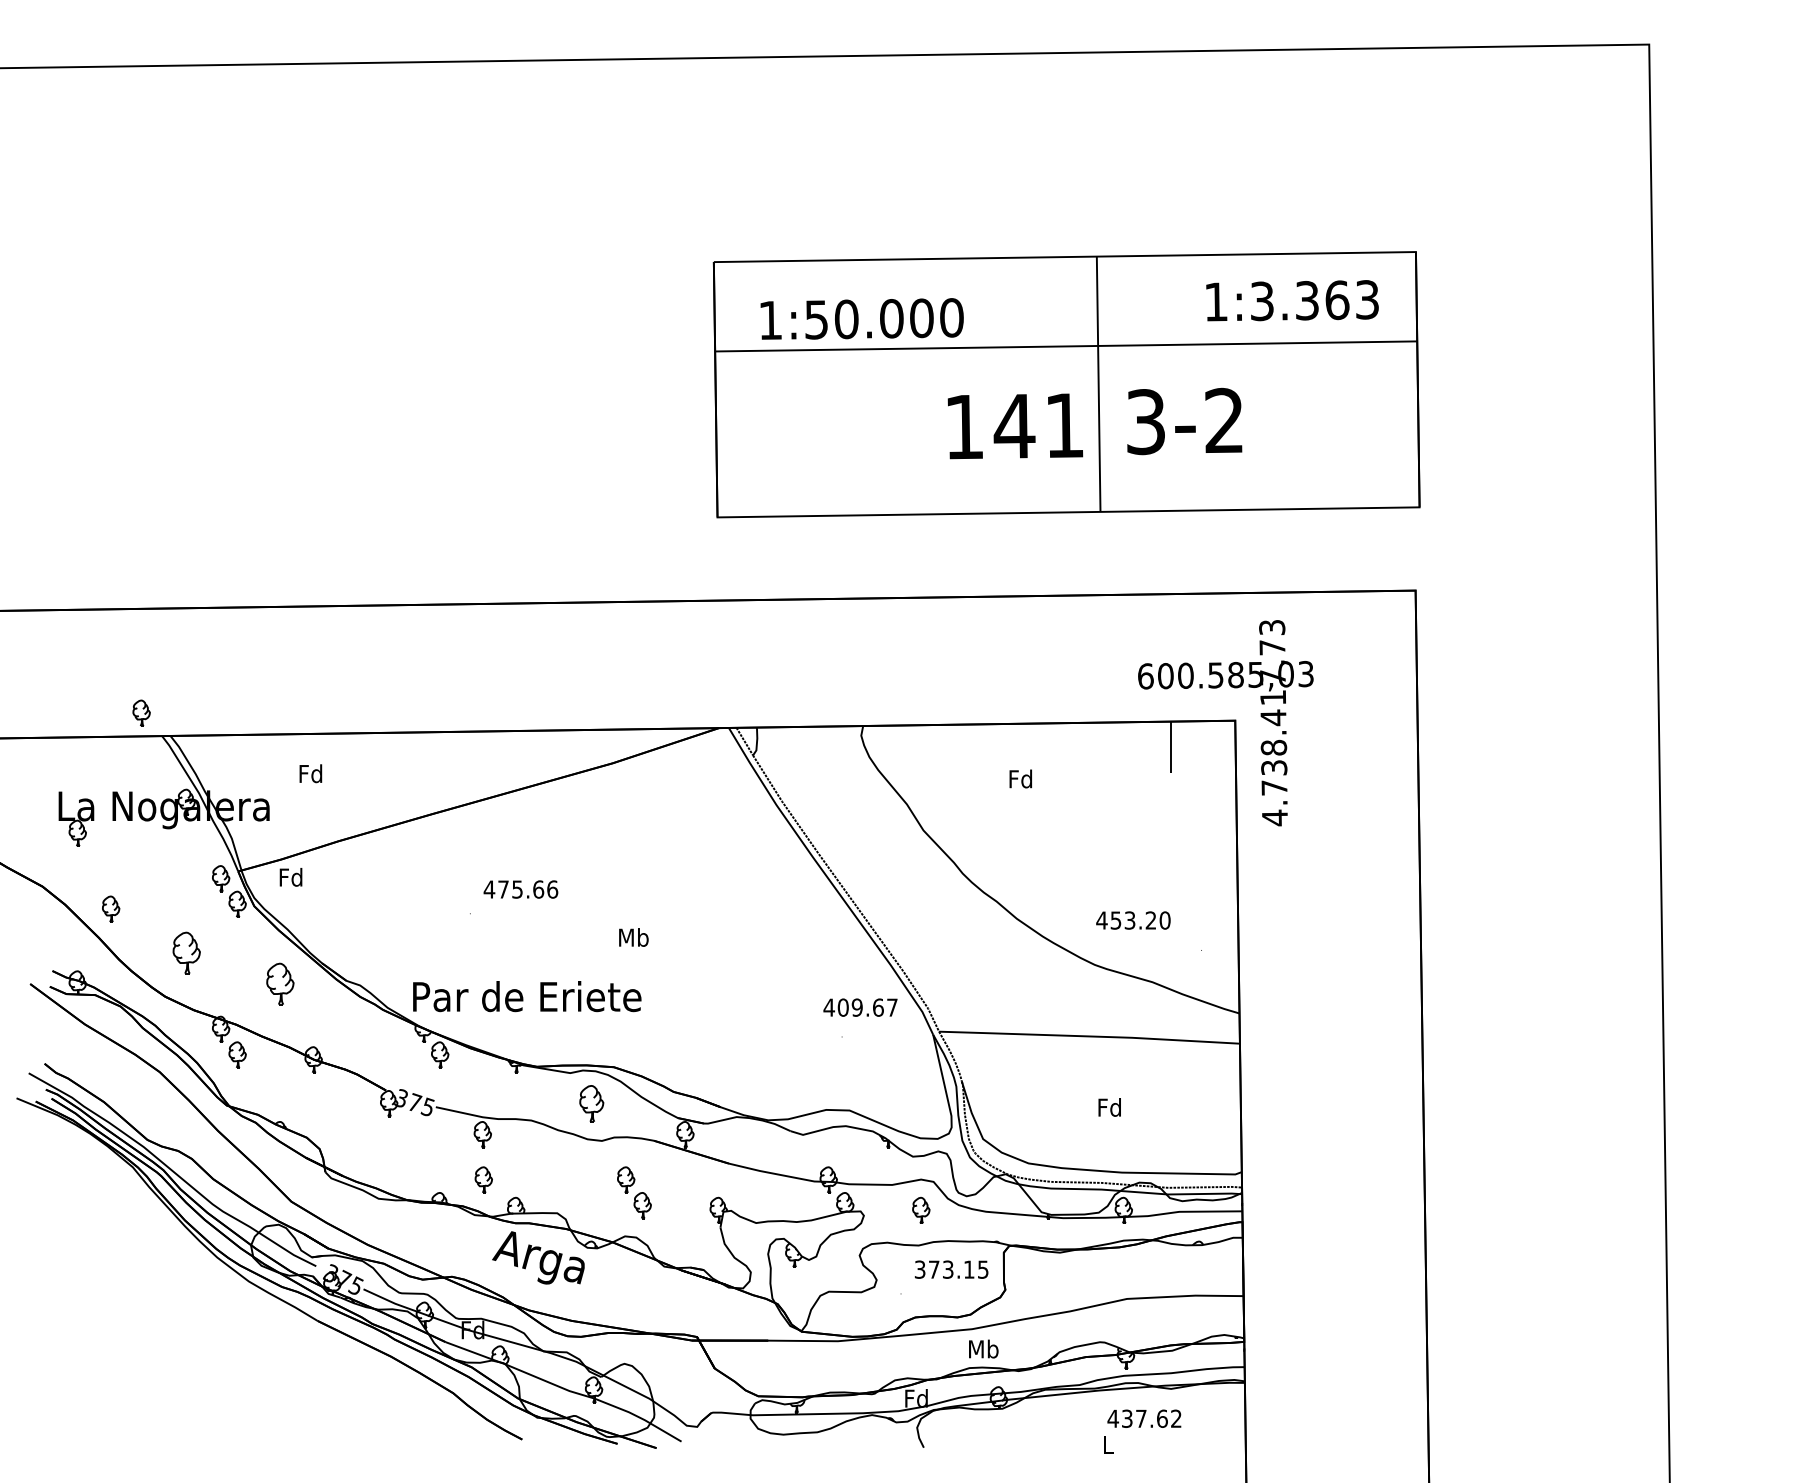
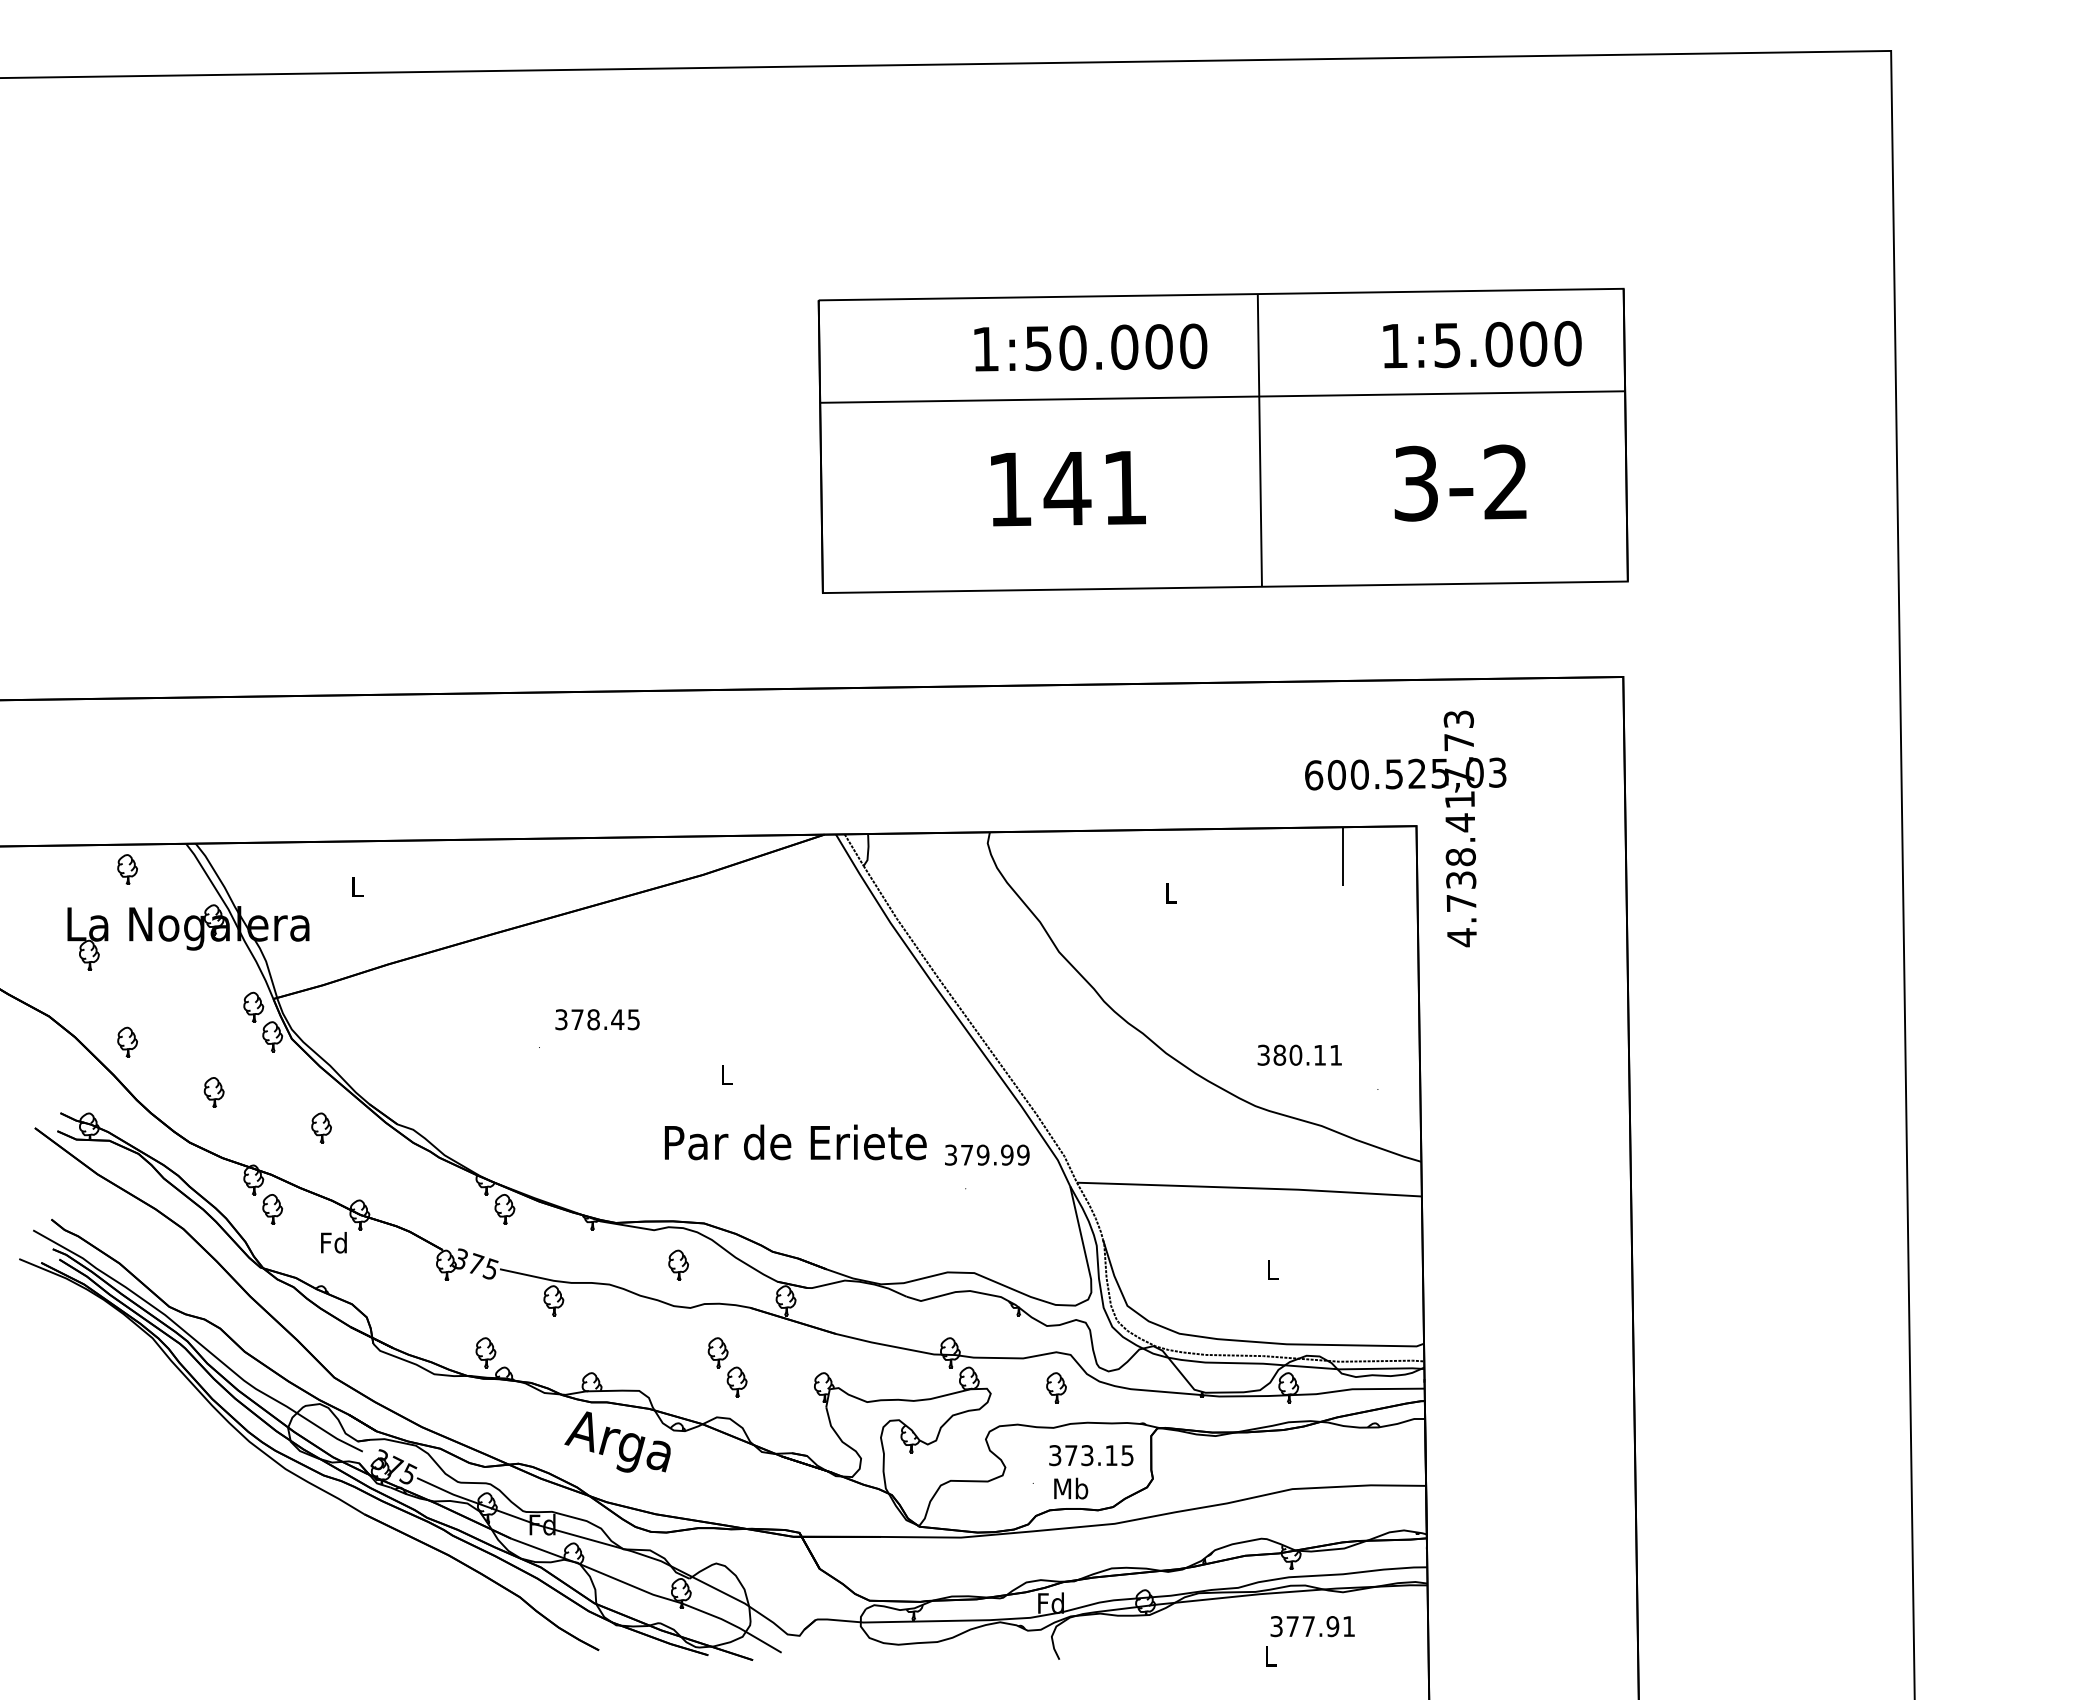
text: (1315, 300) -> (1508, 344), 1:3.363 -> 1:5.000
text: (861, 318) -> (1090, 347), moved
text: (1184, 420) -> (1460, 482), moved
text: (1015, 426) -> (1068, 488), moved
text: (1236, 674) -> (1417, 773), 600.585,03 -> 600.525,03
part: (141, 713) -> (127, 869), moved
text: (310, 773) -> (356, 886), Fd -> L
text: (1020, 778) -> (1170, 892), Fd -> L
text: (290, 877) -> (333, 1242), moved
text: (520, 889) -> (597, 1019), 475.66 -> 378.45
text: (1133, 919) -> (1299, 1054), 453.20 -> 380.11
text: (633, 937) -> (726, 1074), Mb -> L
part: (185, 953) -> (213, 1092), size x0.62
part: (280, 983) -> (321, 1127), size x0.62
text: (527, 996) -> (795, 1142), moved
text: (860, 1007) -> (986, 1154), 409.67 -> 379.99
part: (591, 1103) -> (678, 1264), size x0.71
text: (1109, 1107) -> (1272, 1269), Fd -> L
part: (483, 1179) -> (485, 1352), moved
text: (984, 1348) -> (1071, 1488), moved
text: (1143, 1418) -> (1311, 1626), 437.62 -> 377.91

